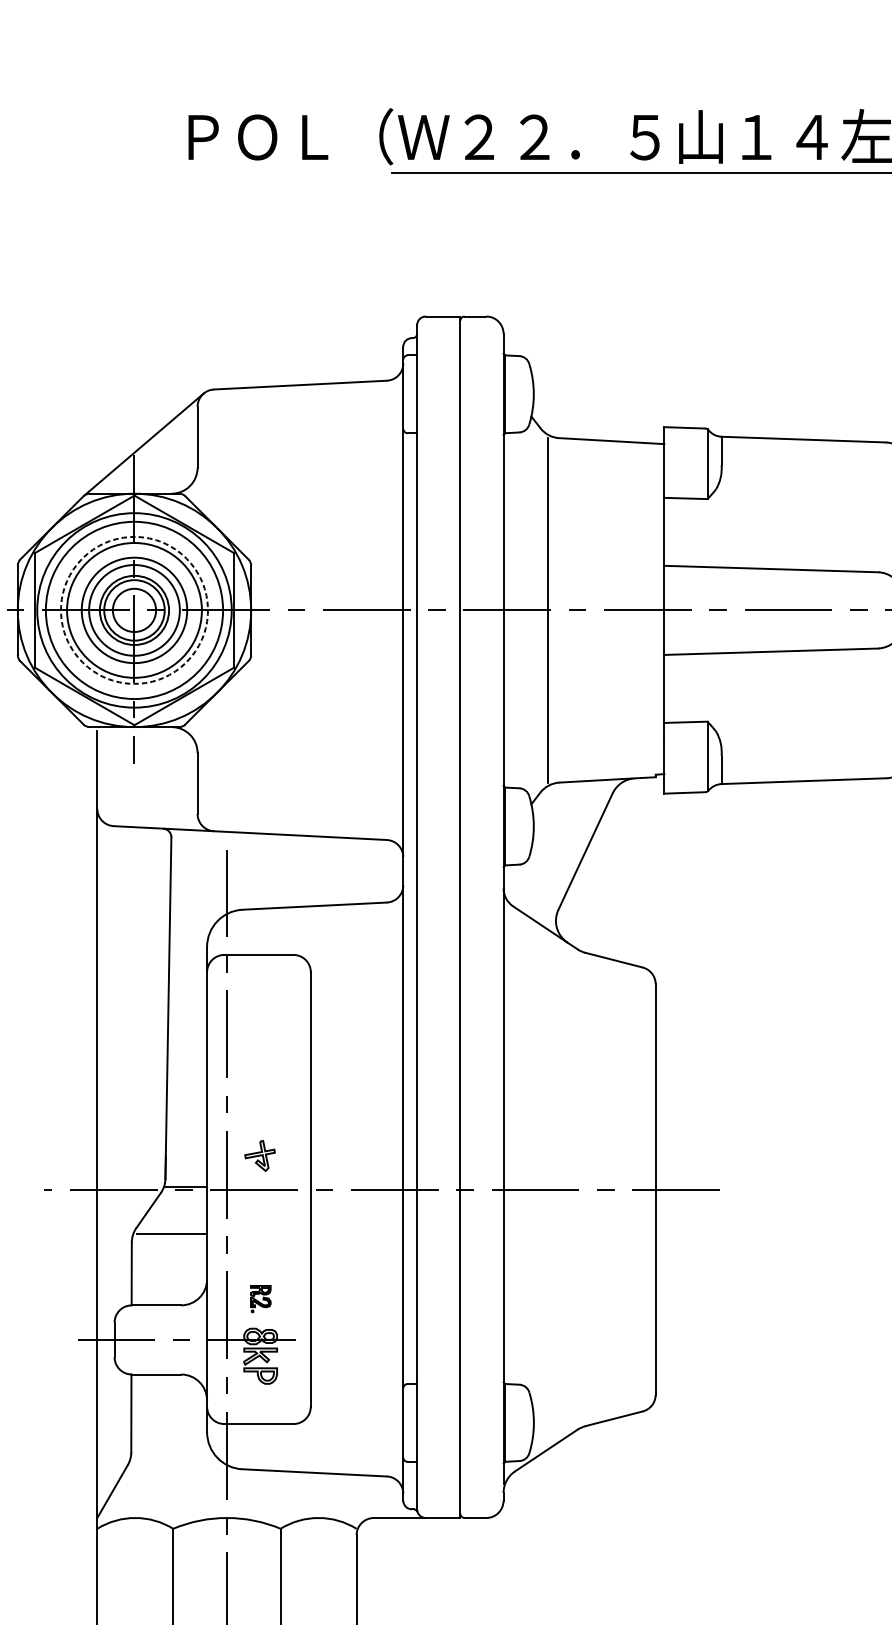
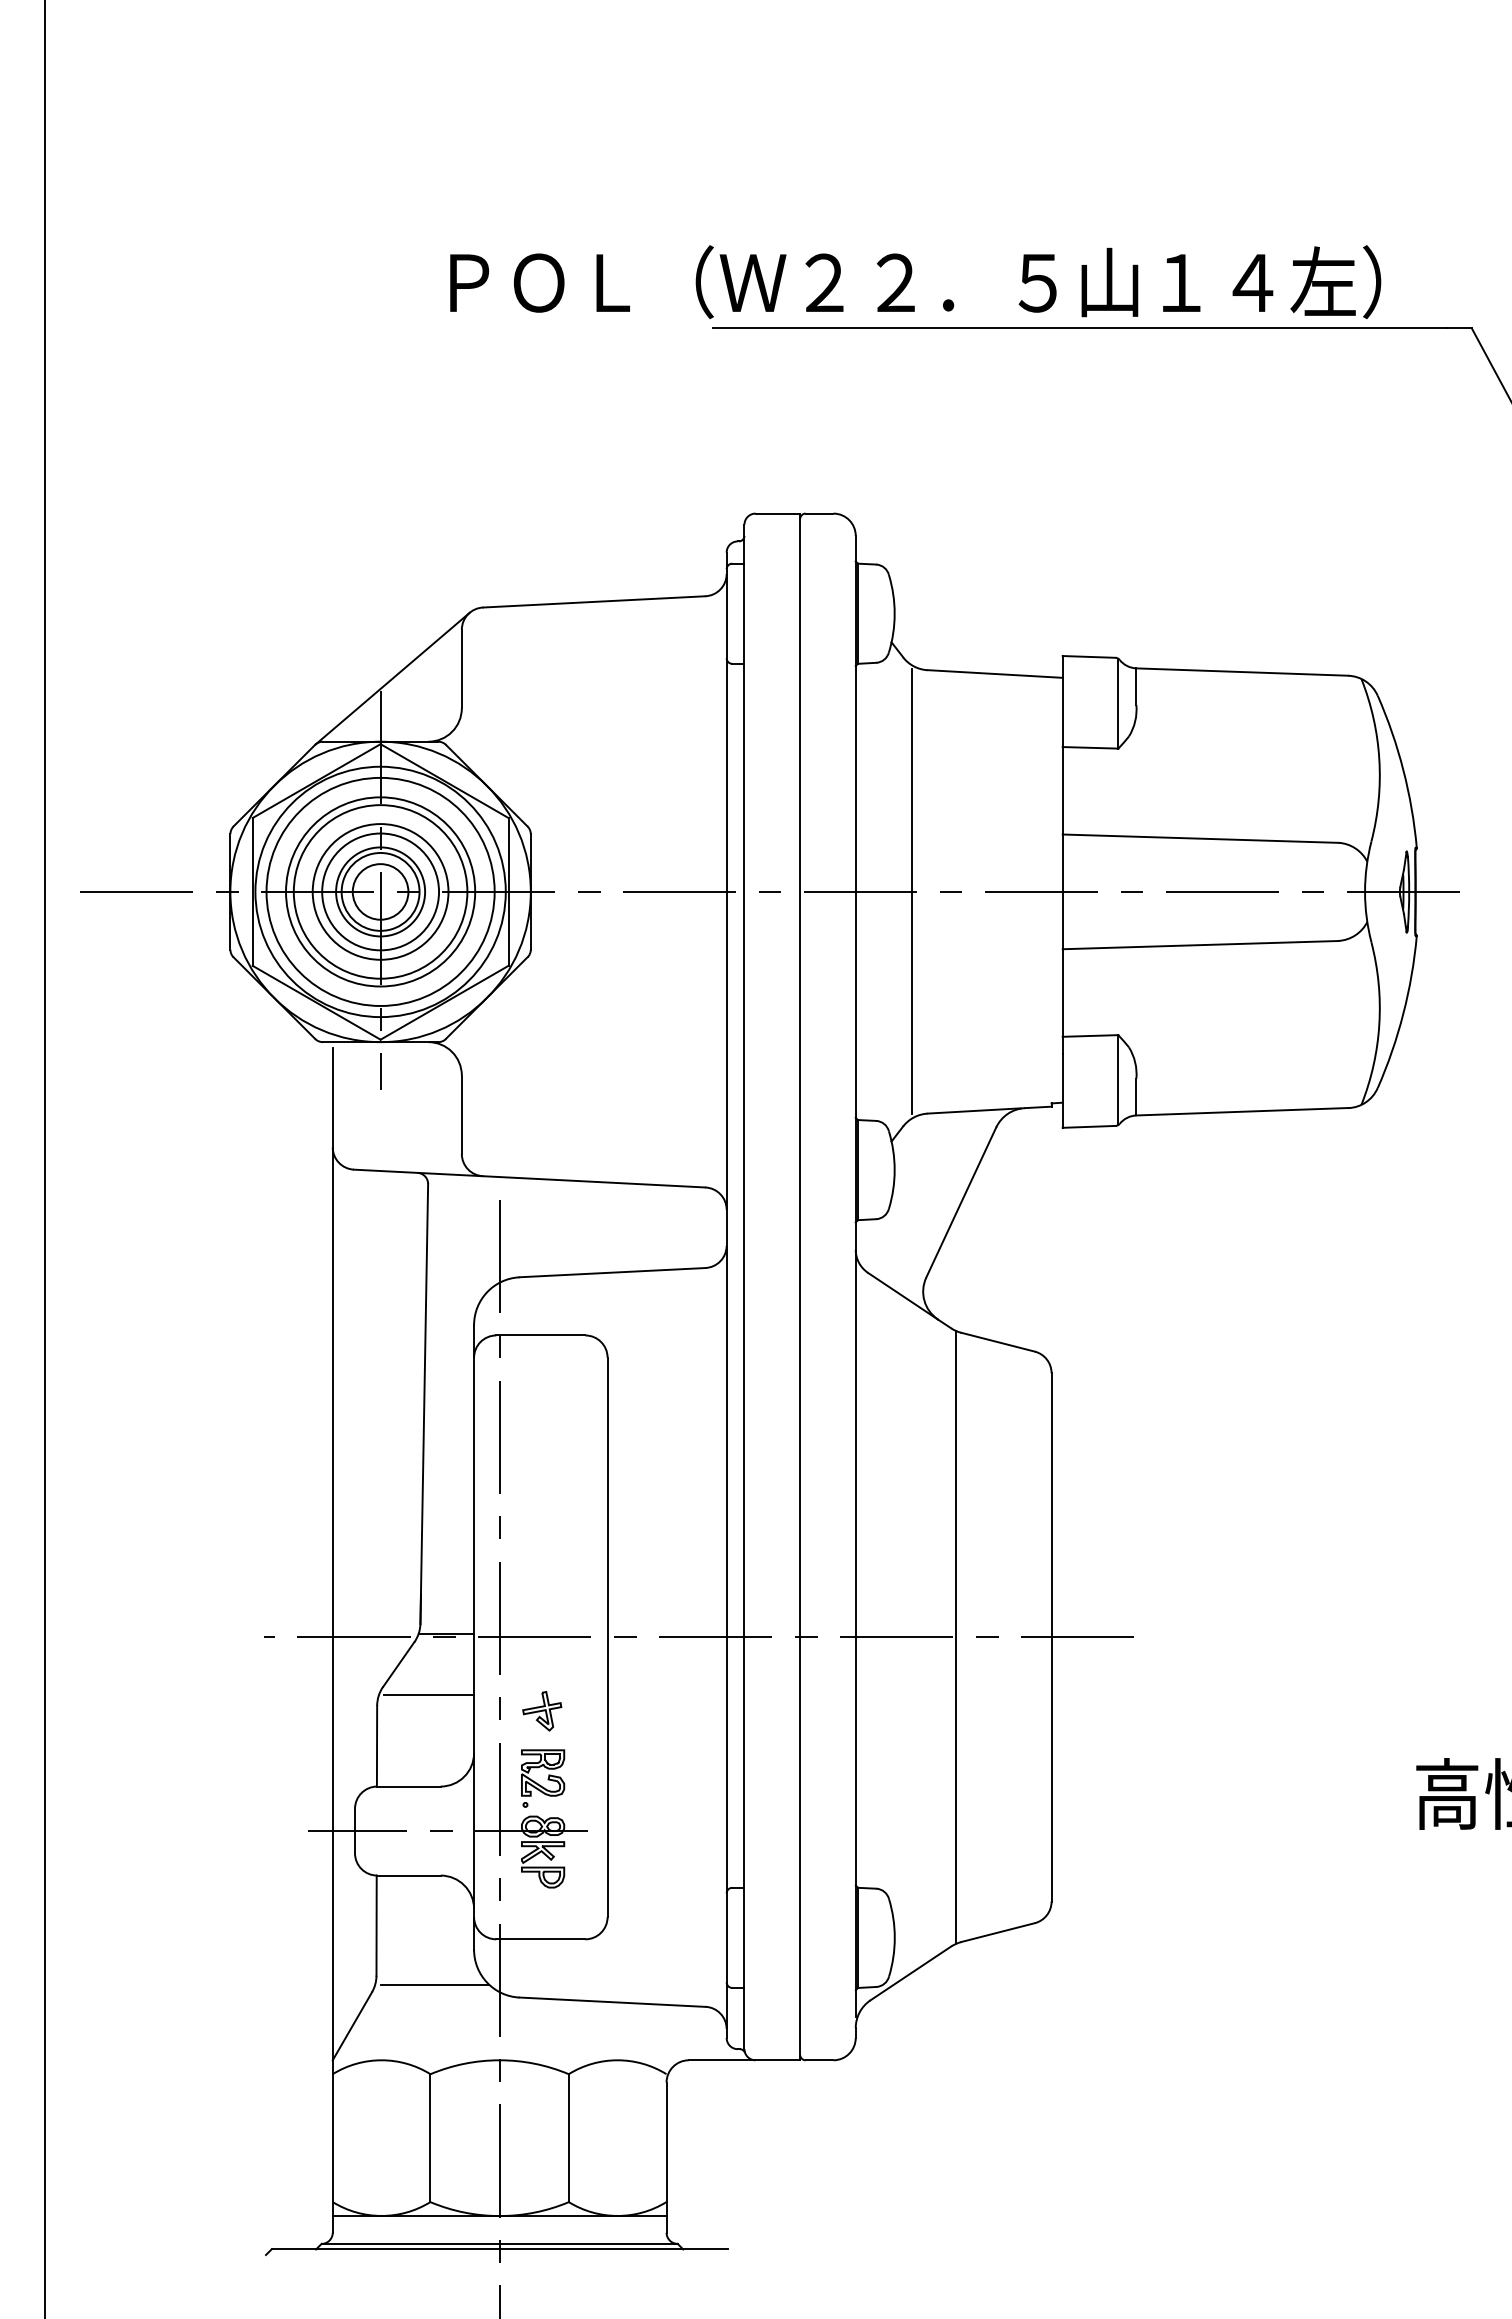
circle: (134, 610) -> (380, 891), dashed -> solid
part: (260, 1156) -> (542, 1711), moved
line: (581, 1189) -> (955, 1637), added
part: (261, 1299) -> (543, 1778), size x1.67
line: (176, 1459) -> (434, 1984), added

